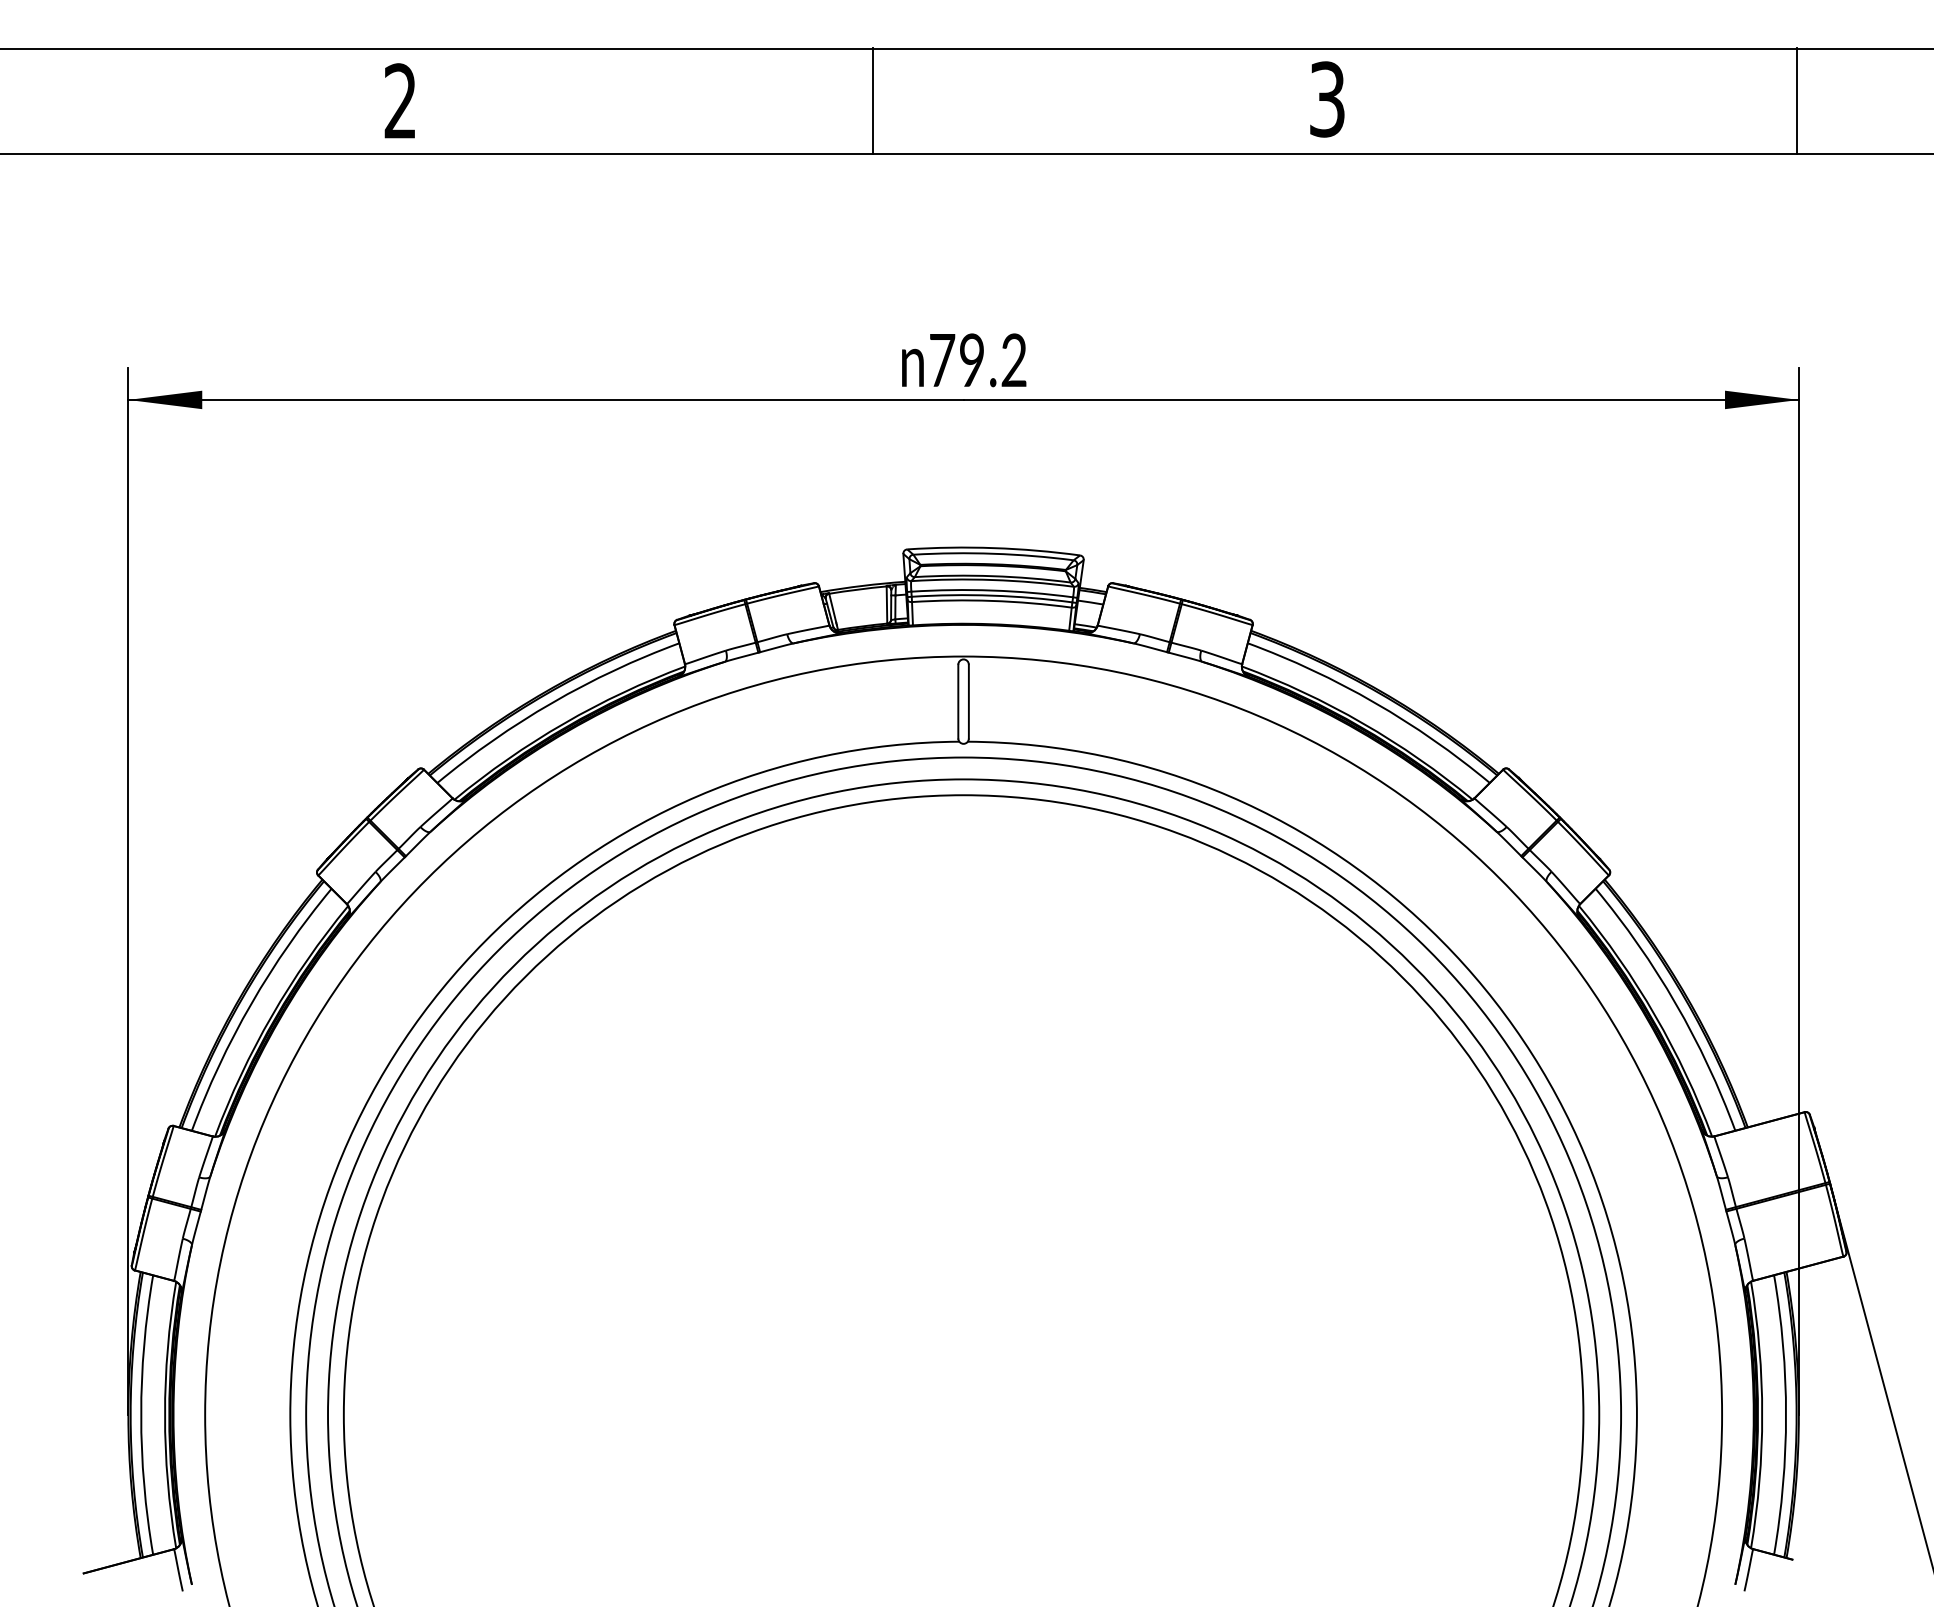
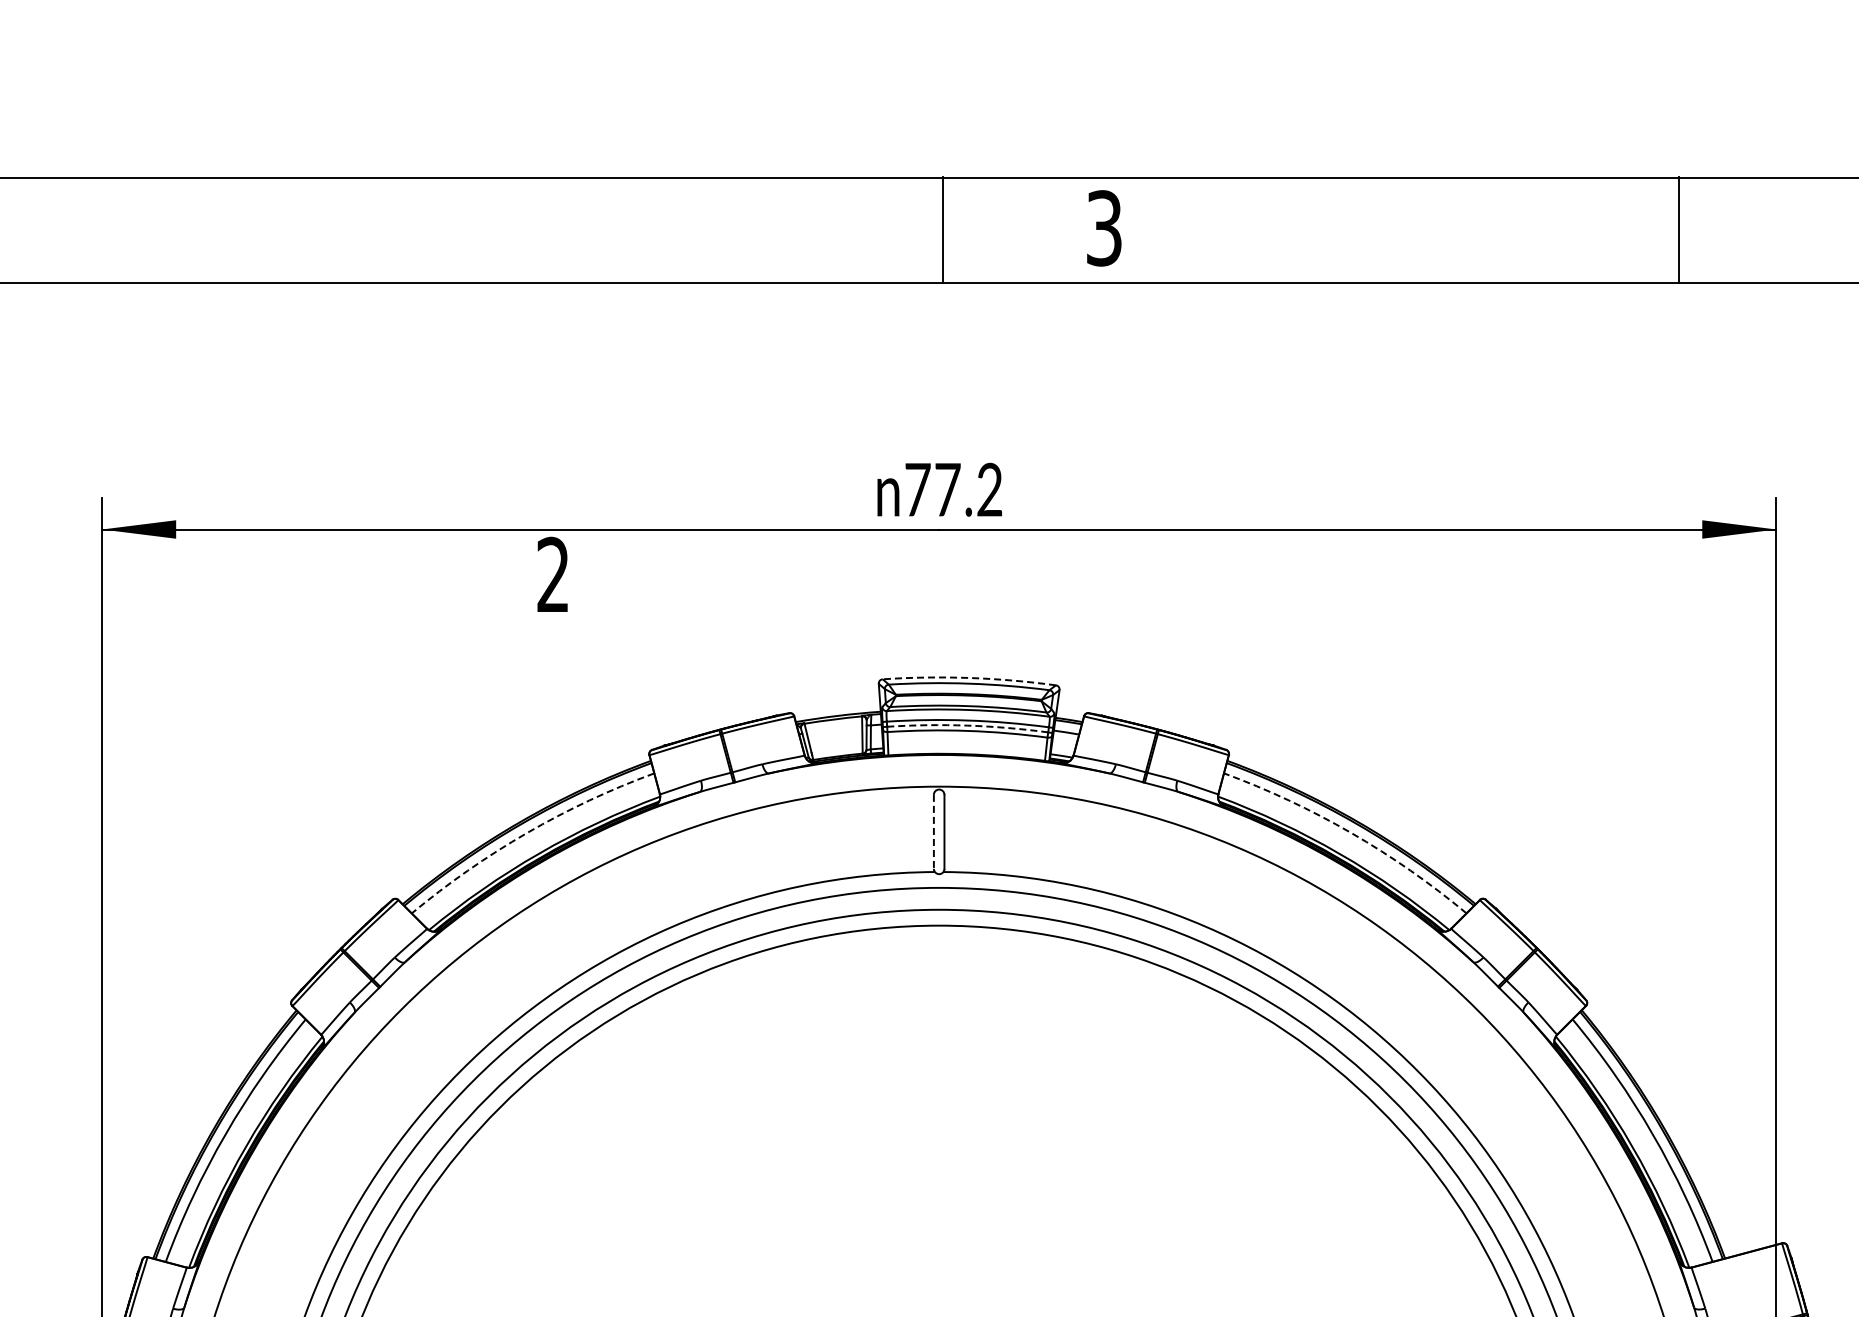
text: (1327, 99) -> (1104, 228), moved
text: (399, 100) -> (552, 574), moved
line: (873, 100) -> (943, 229), moved
line: (1796, 100) -> (1678, 229), moved
text: (972, 359) -> (948, 488), 79.2 -> 77.2
arc: (993, 548) -> (969, 678), solid -> dashed
arc: (992, 595) -> (968, 725), solid -> dashed
line: (958, 701) -> (934, 831), solid -> dashed
arc: (552, 702) -> (527, 832), solid -> dashed
arc: (1374, 702) -> (1350, 832), solid -> dashed

